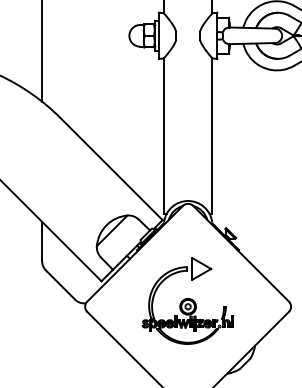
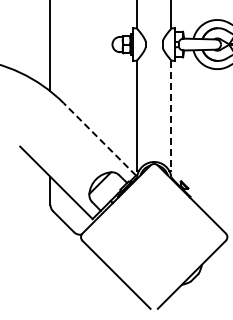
line: (212, 137) -> (171, 116), solid -> dashed
line: (111, 169) -> (99, 139), solid -> dashed
part: (187, 300) -> (153, 232), removed

